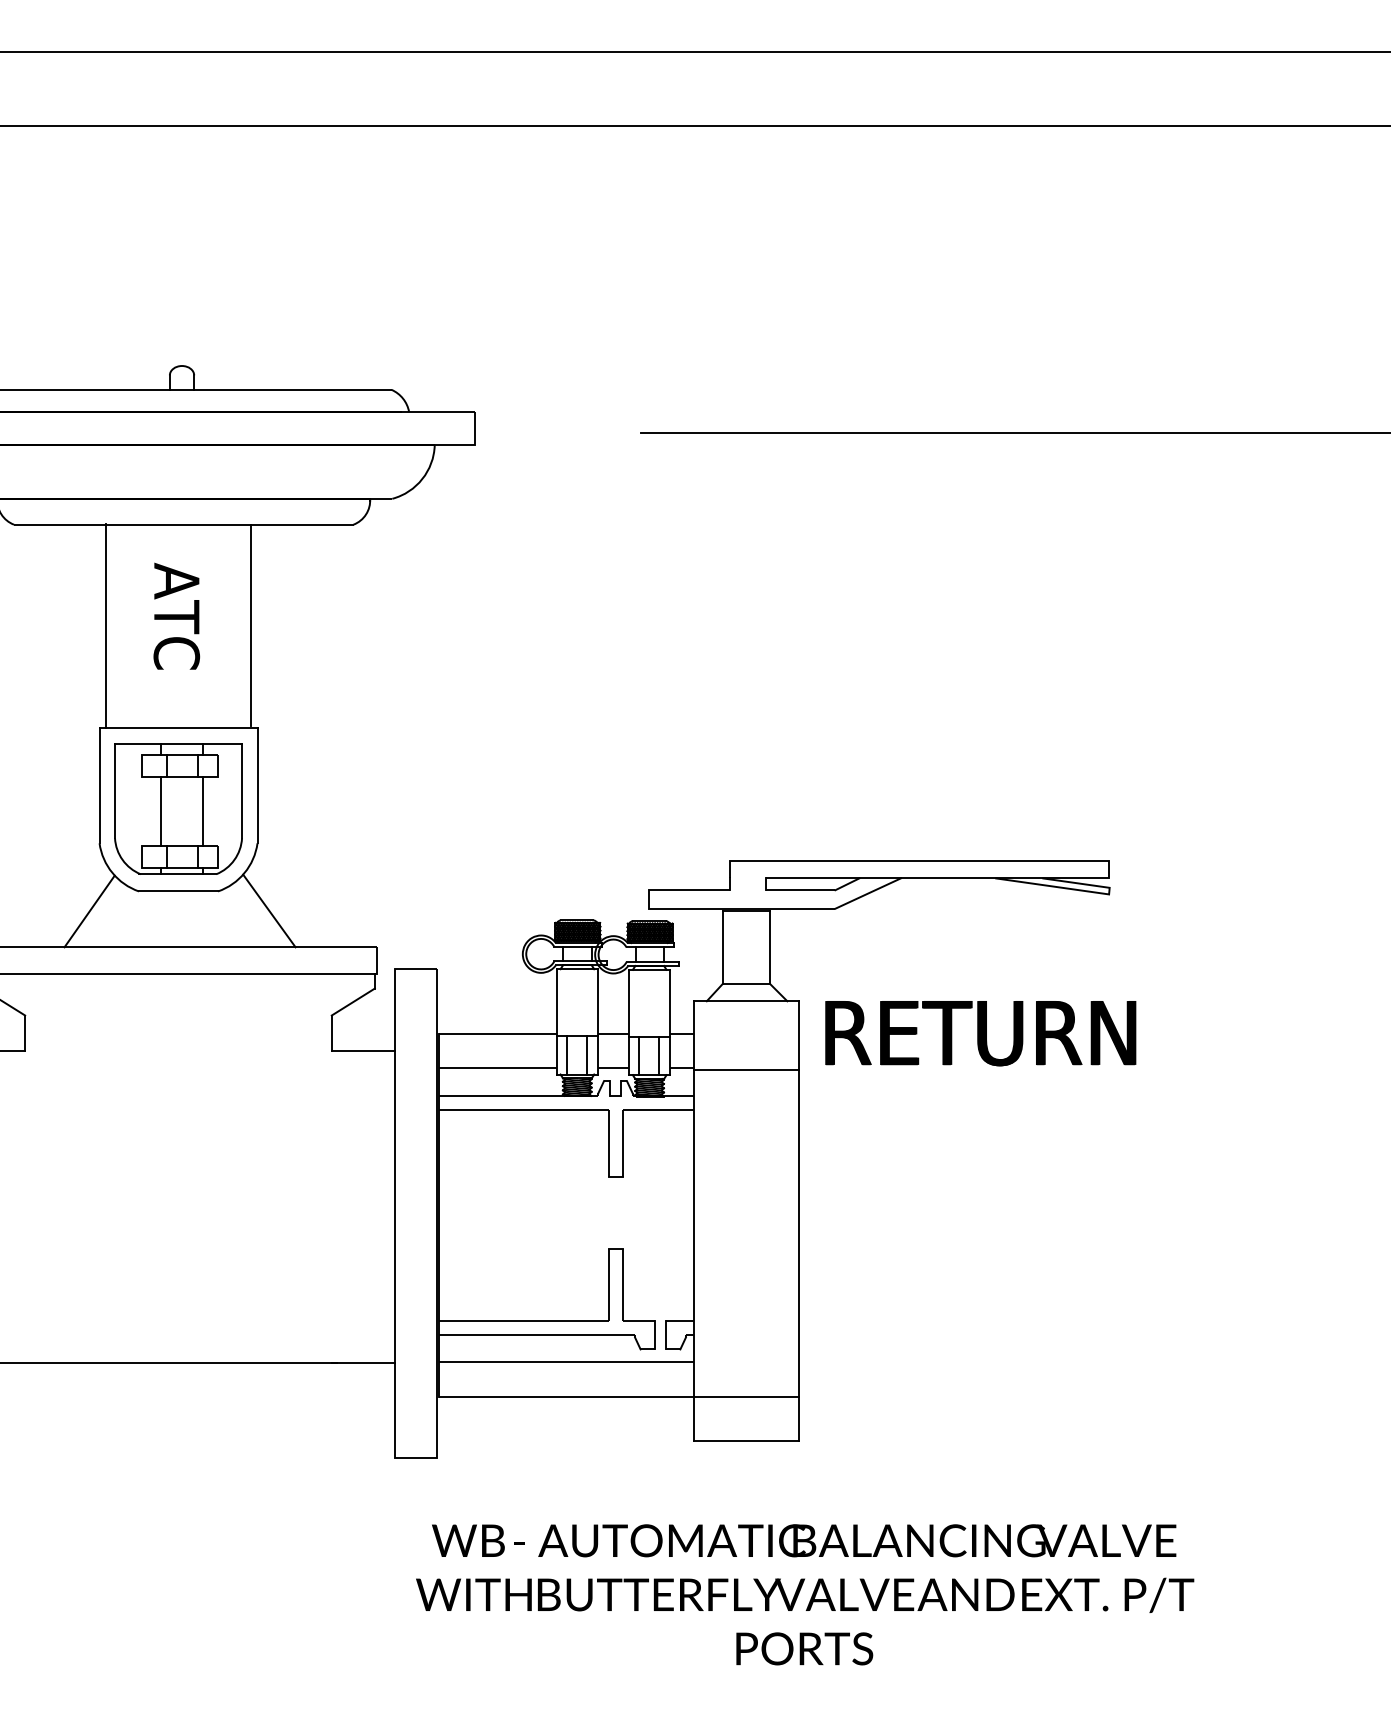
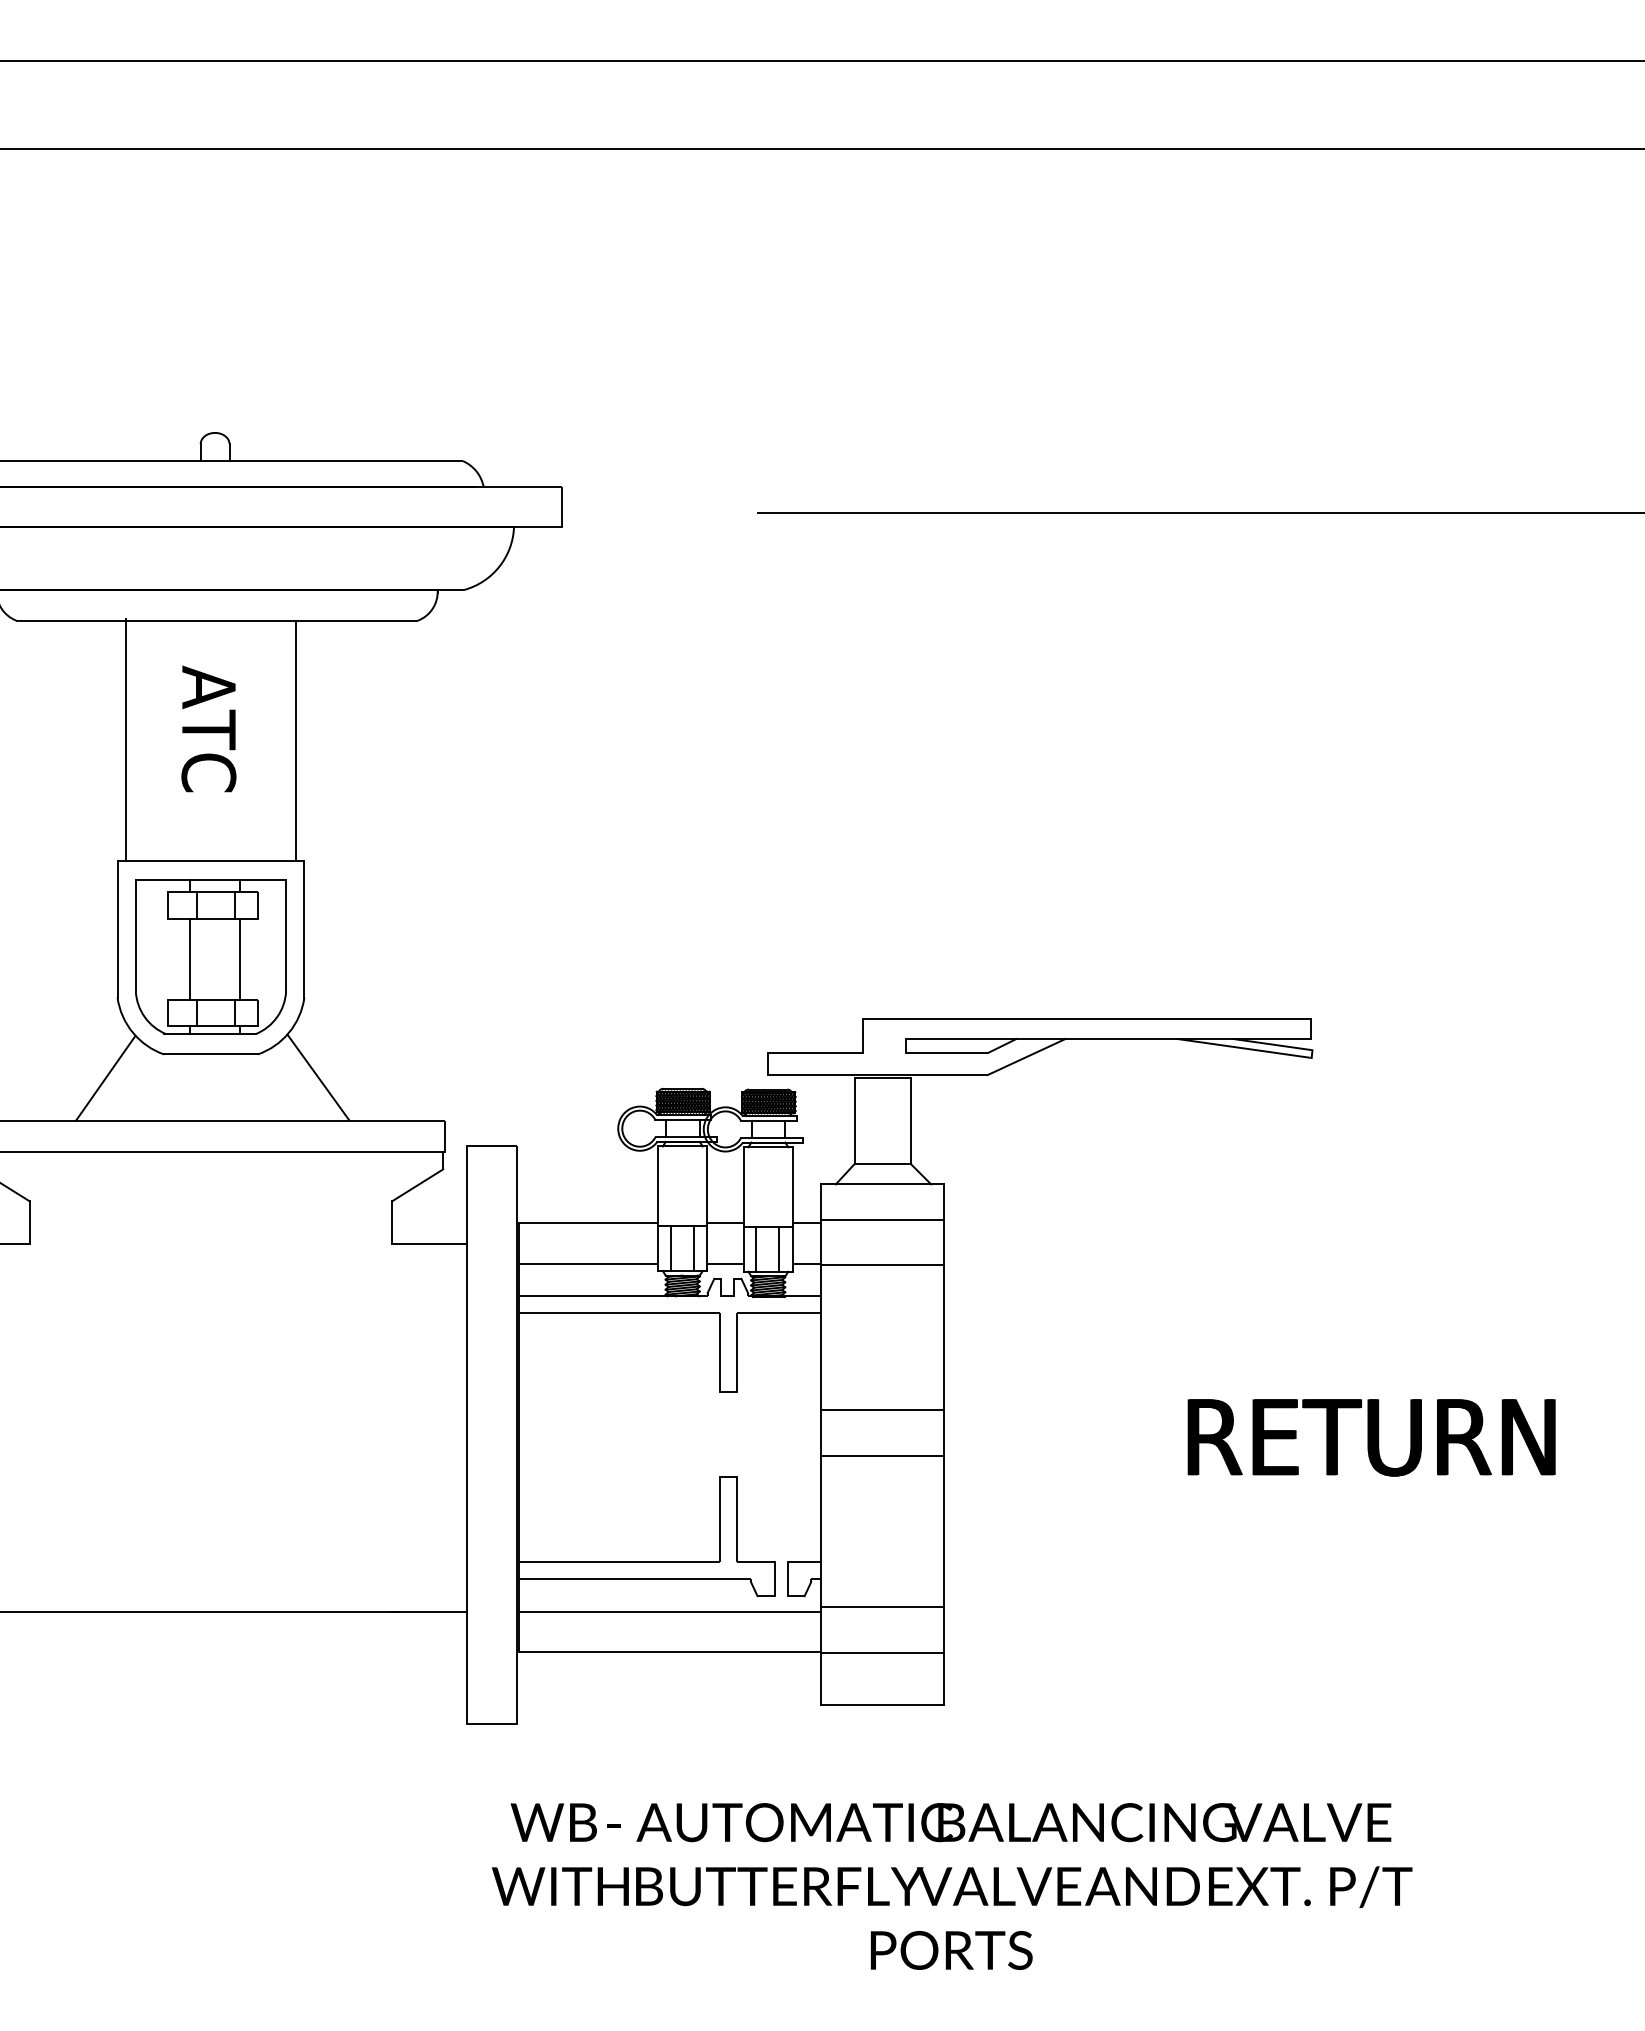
line: (746, 1030) -> (882, 1218), added
text: (980, 1033) -> (1371, 1437), moved
line: (746, 1192) -> (882, 1410), added
line: (746, 1230) -> (882, 1455), added
line: (746, 1358) -> (882, 1606), added

